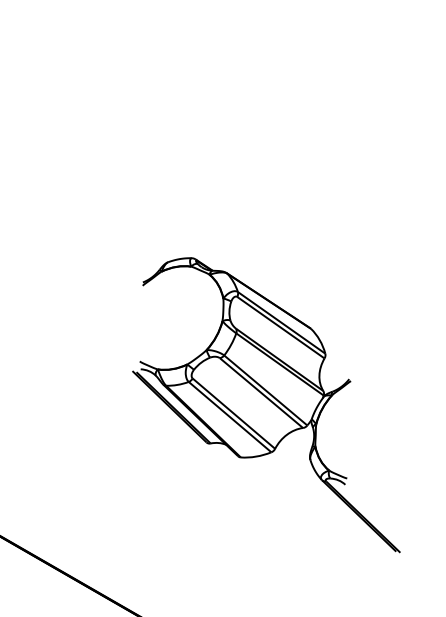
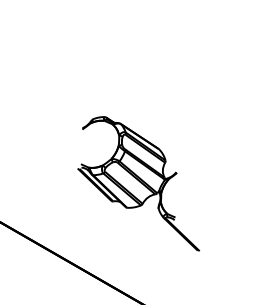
part: (265, 404) -> (138, 183), moved

